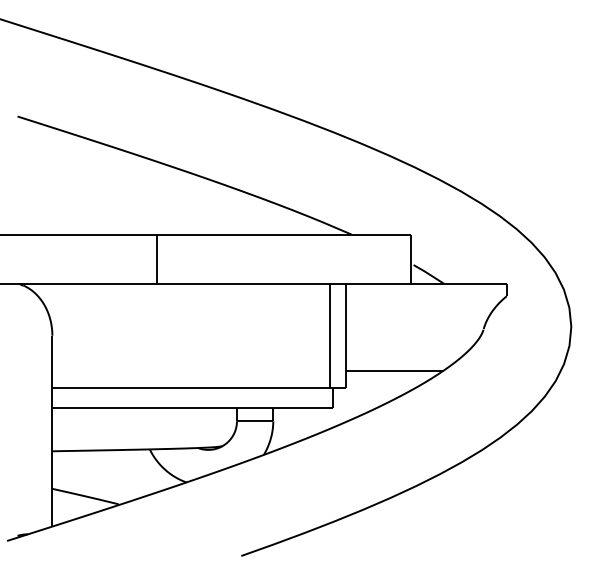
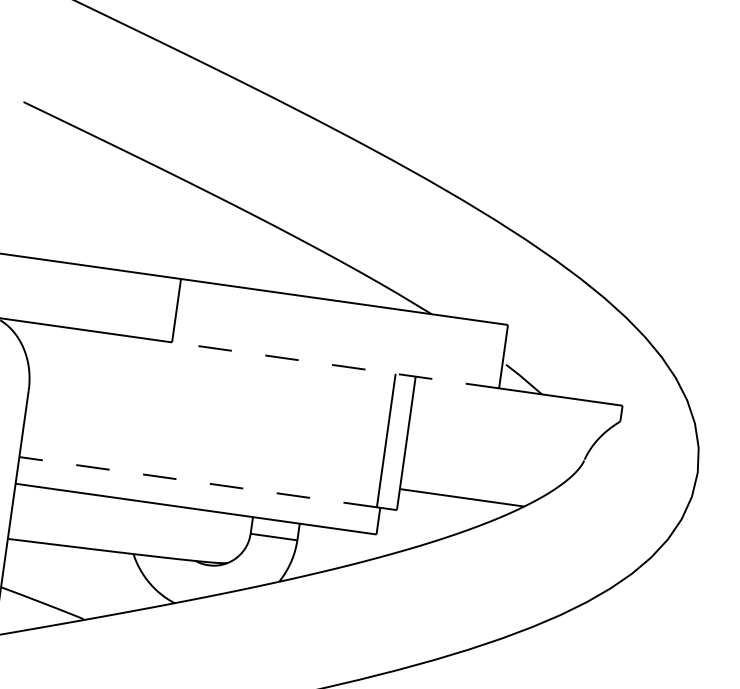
line: (283, 283) -> (335, 364), solid -> dashed
line: (190, 387) -> (197, 481), solid -> dashed

